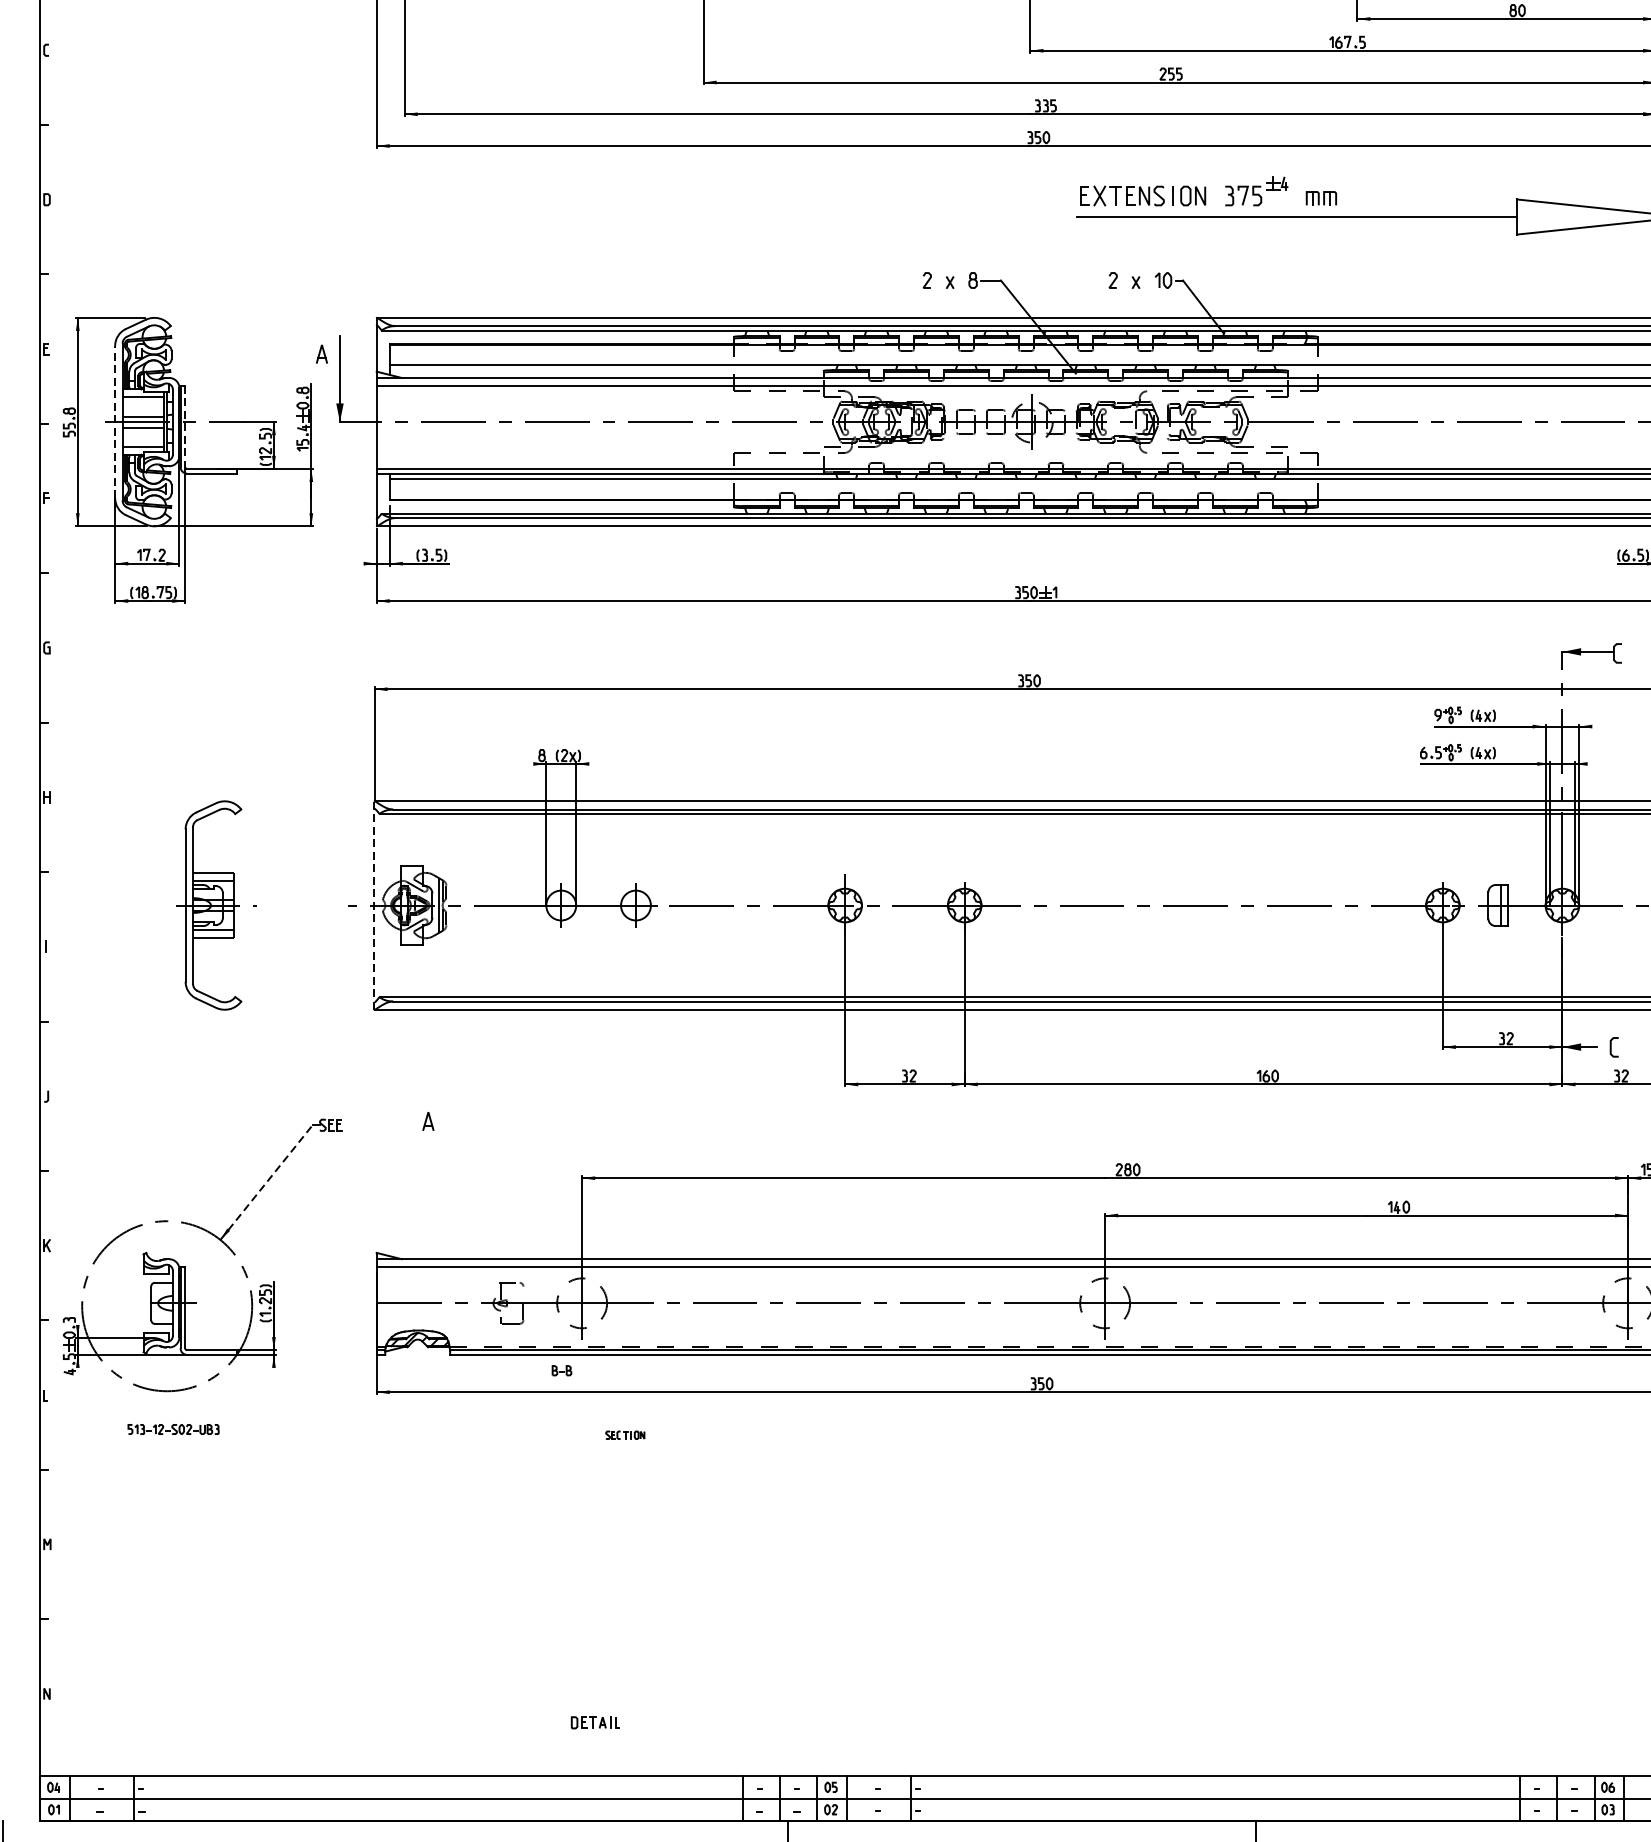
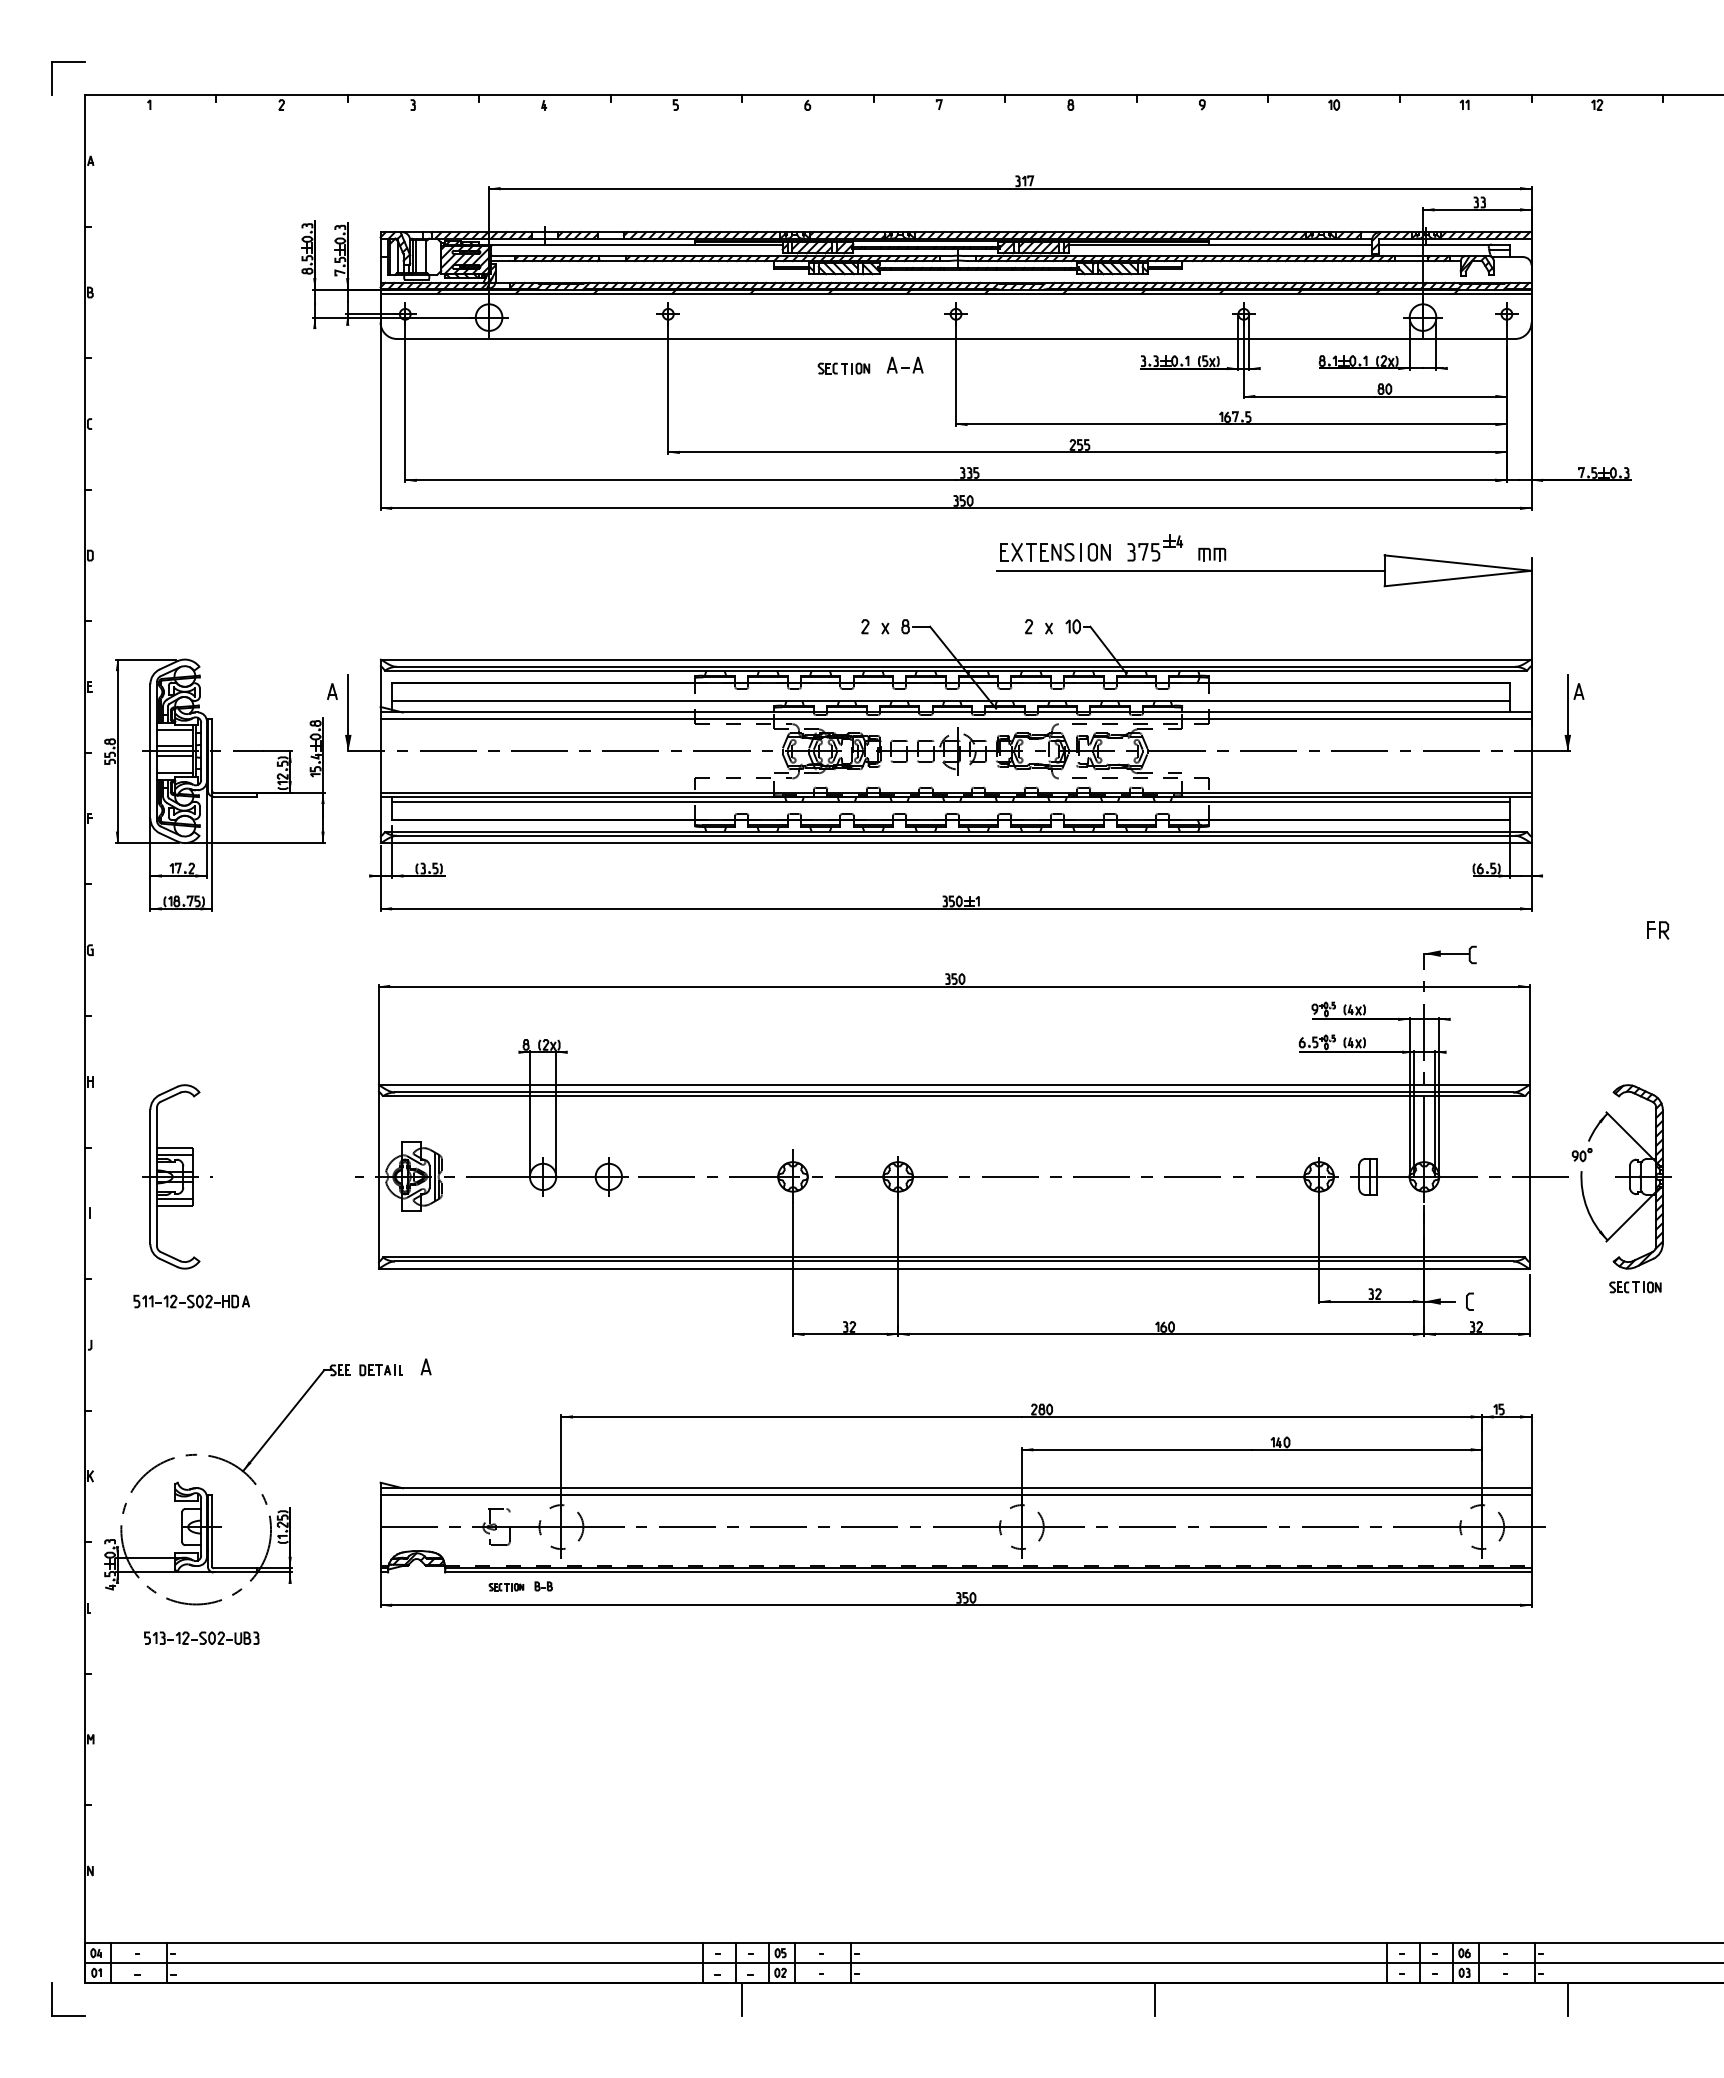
line: (115, 421) -> (150, 750), dashed -> solid
line: (185, 426) -> (212, 755), dashed -> solid
part: (216, 905) -> (177, 1176), moved
line: (374, 905) -> (378, 1176), dashed -> solid
part: (161, 1047) -> (191, 1301), added
line: (266, 1182) -> (283, 1420), dashed -> solid
part: (173, 1428) -> (201, 1637), size x1.43
part: (625, 1435) -> (506, 1587), moved
part: (594, 1722) -> (380, 1370), moved

